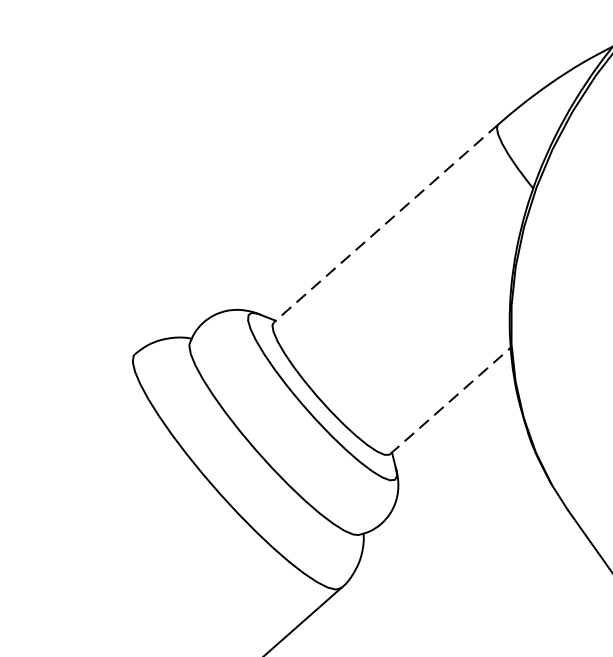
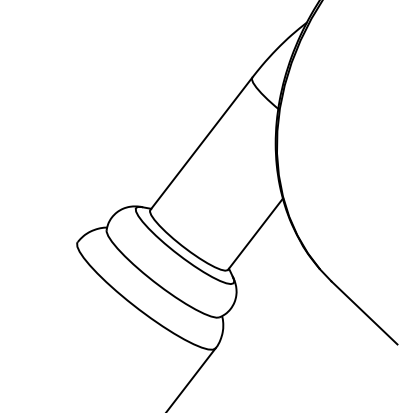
line: (386, 223) -> (201, 143), dashed -> solid
line: (450, 399) -> (255, 233), dashed -> solid

